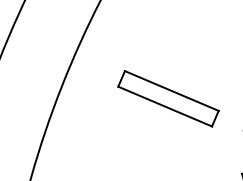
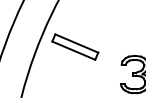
part: (168, 97) -> (75, 46), moved

